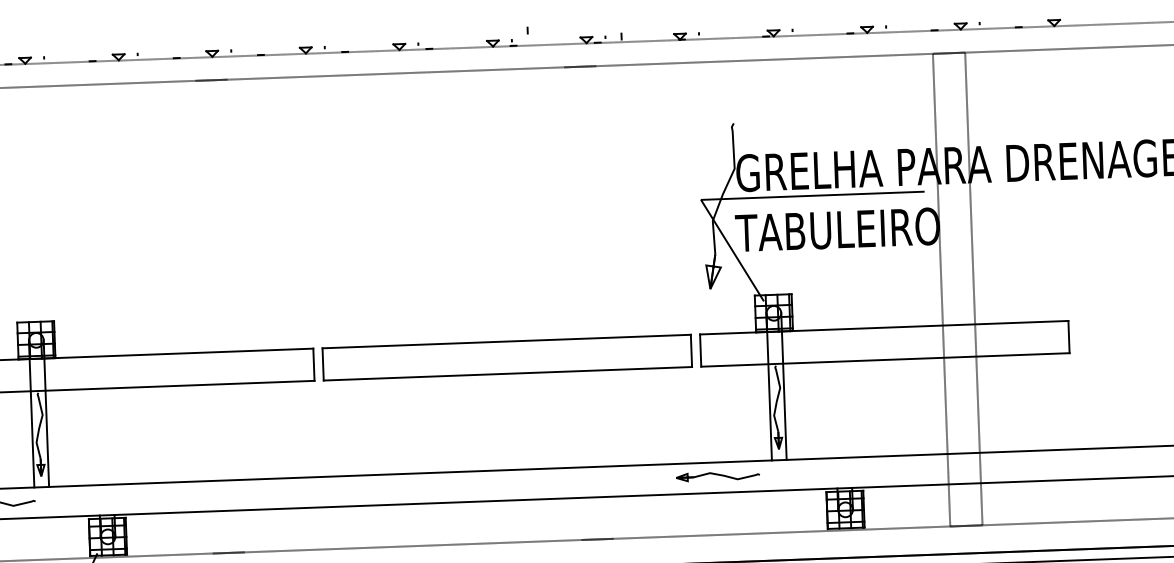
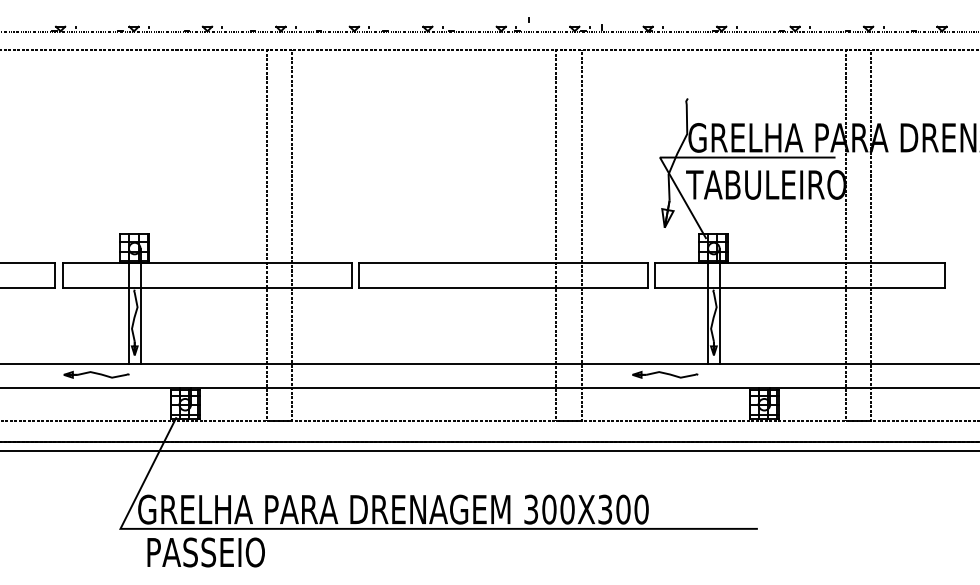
line: (604, 301) -> (581, 234), added
line: (572, 302) -> (556, 234), added
line: (236, 315) -> (292, 234), added
line: (203, 316) -> (266, 234), added

